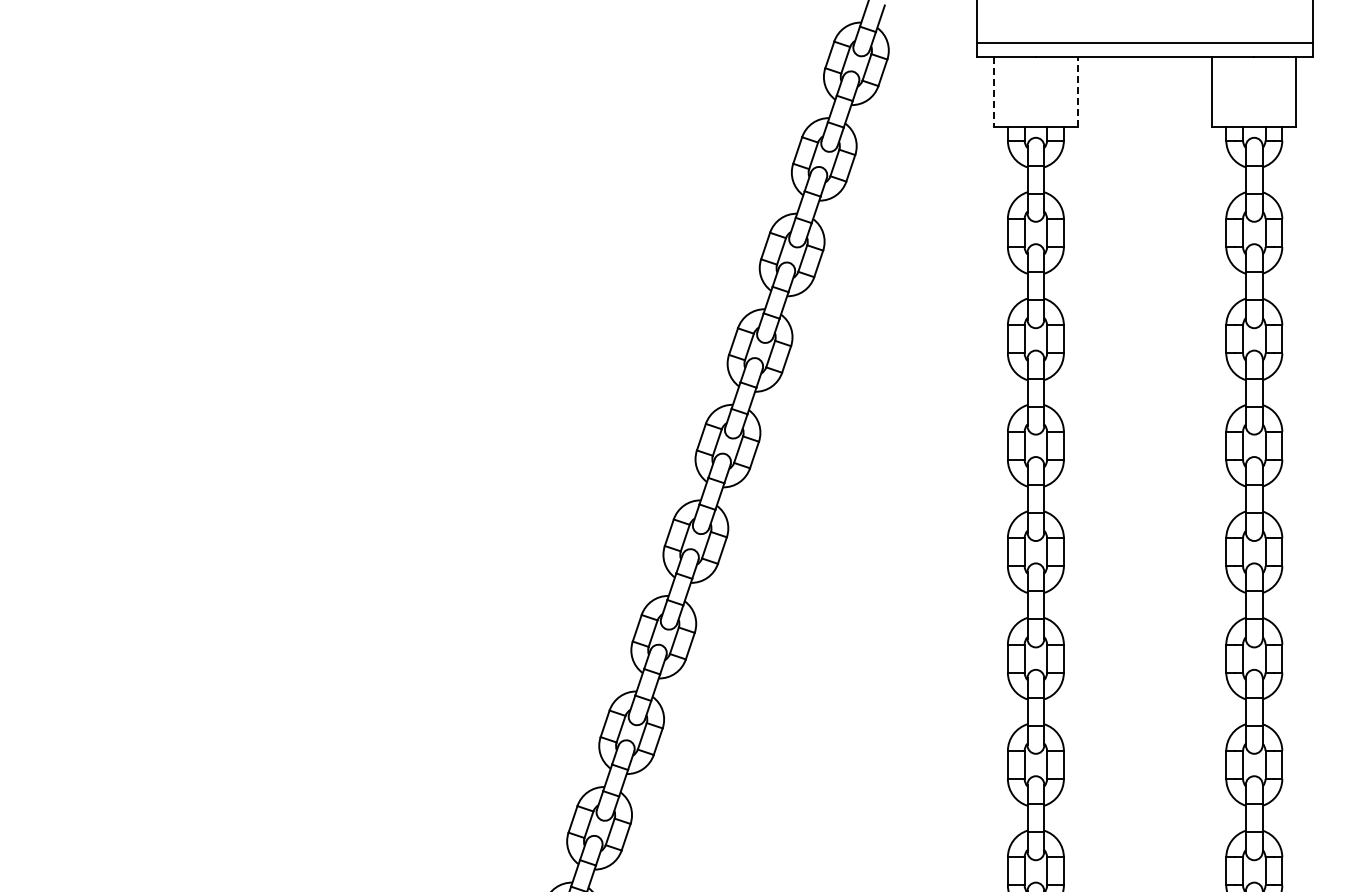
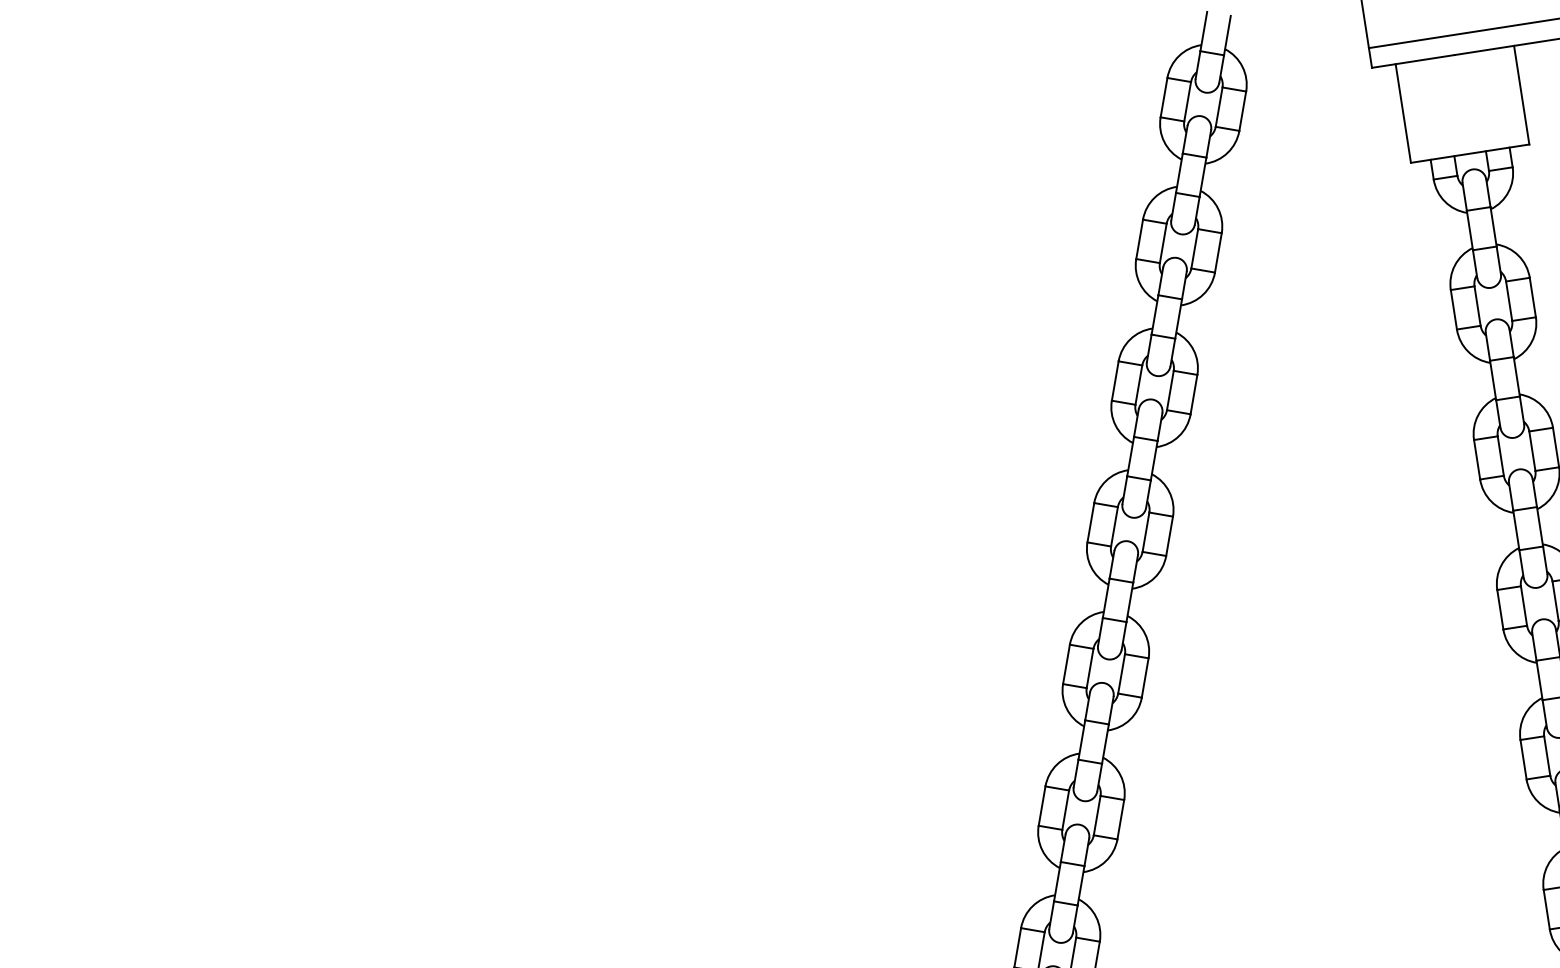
line: (1077, 91) -> (1521, 95), dashed -> solid
line: (993, 92) -> (1402, 114), dashed -> solid

